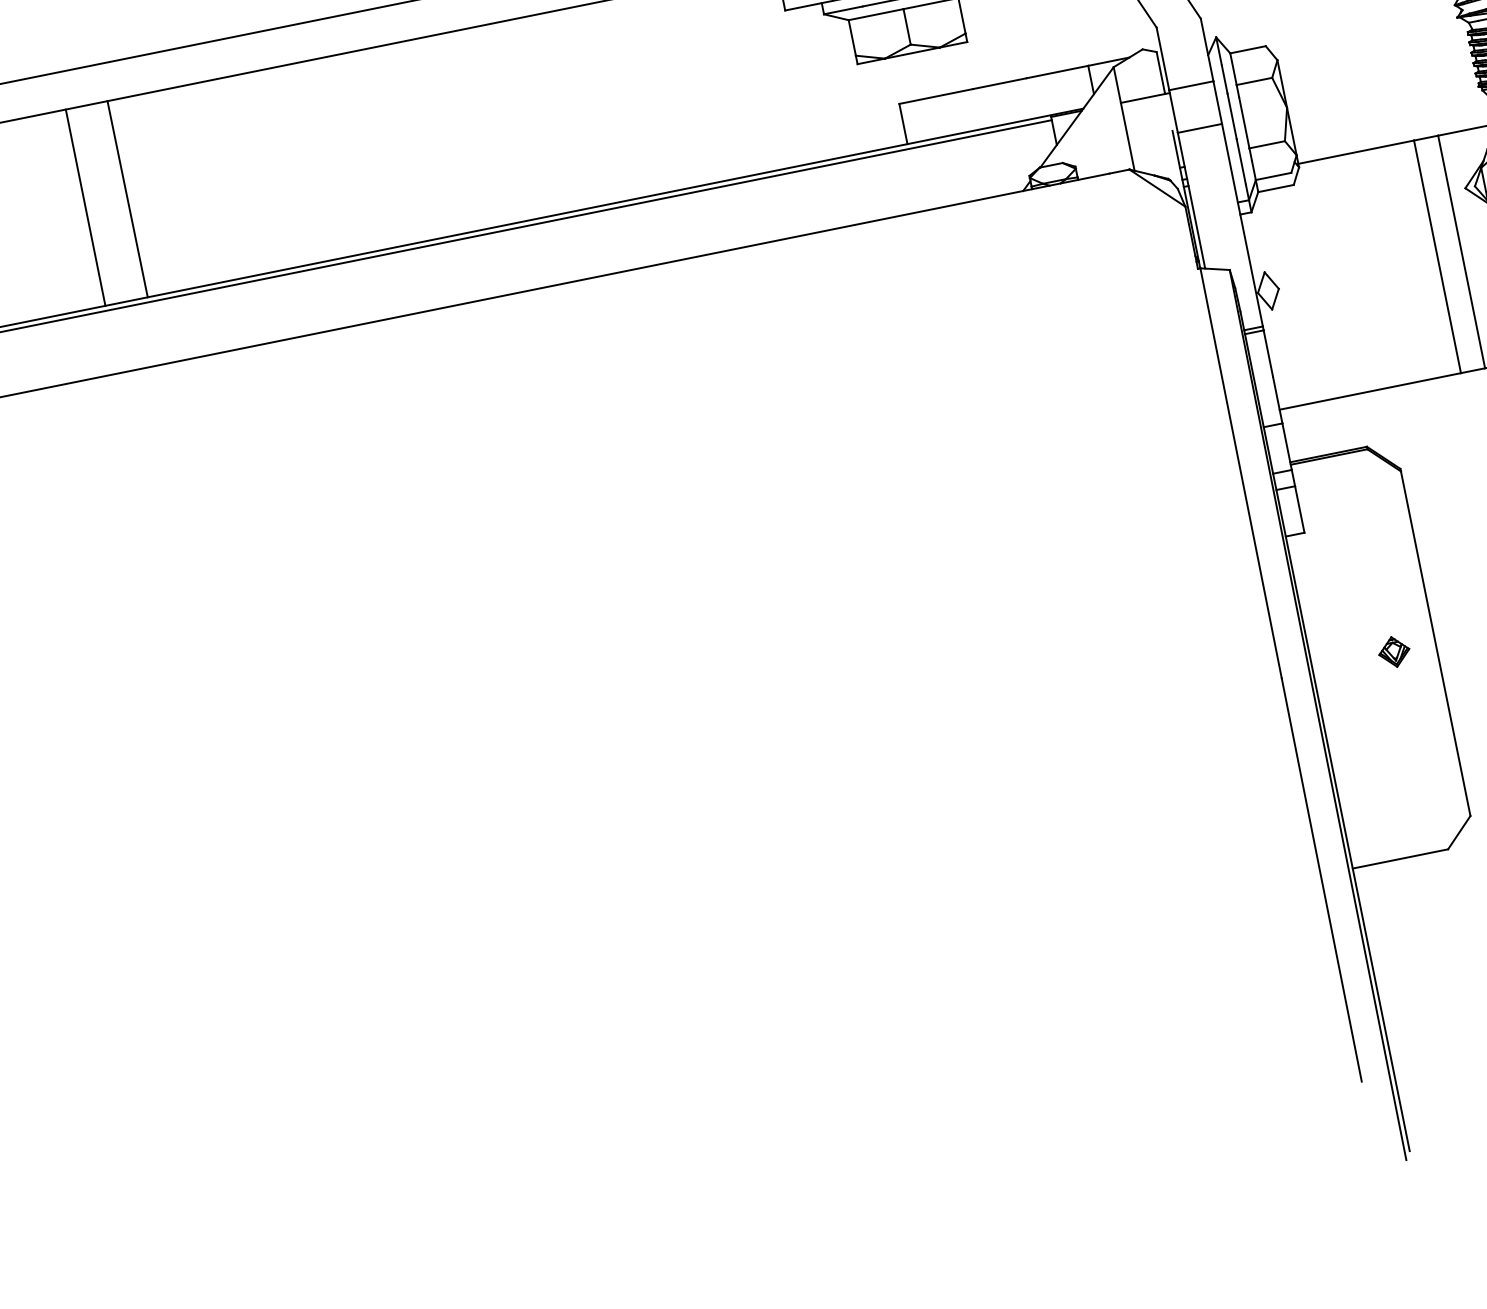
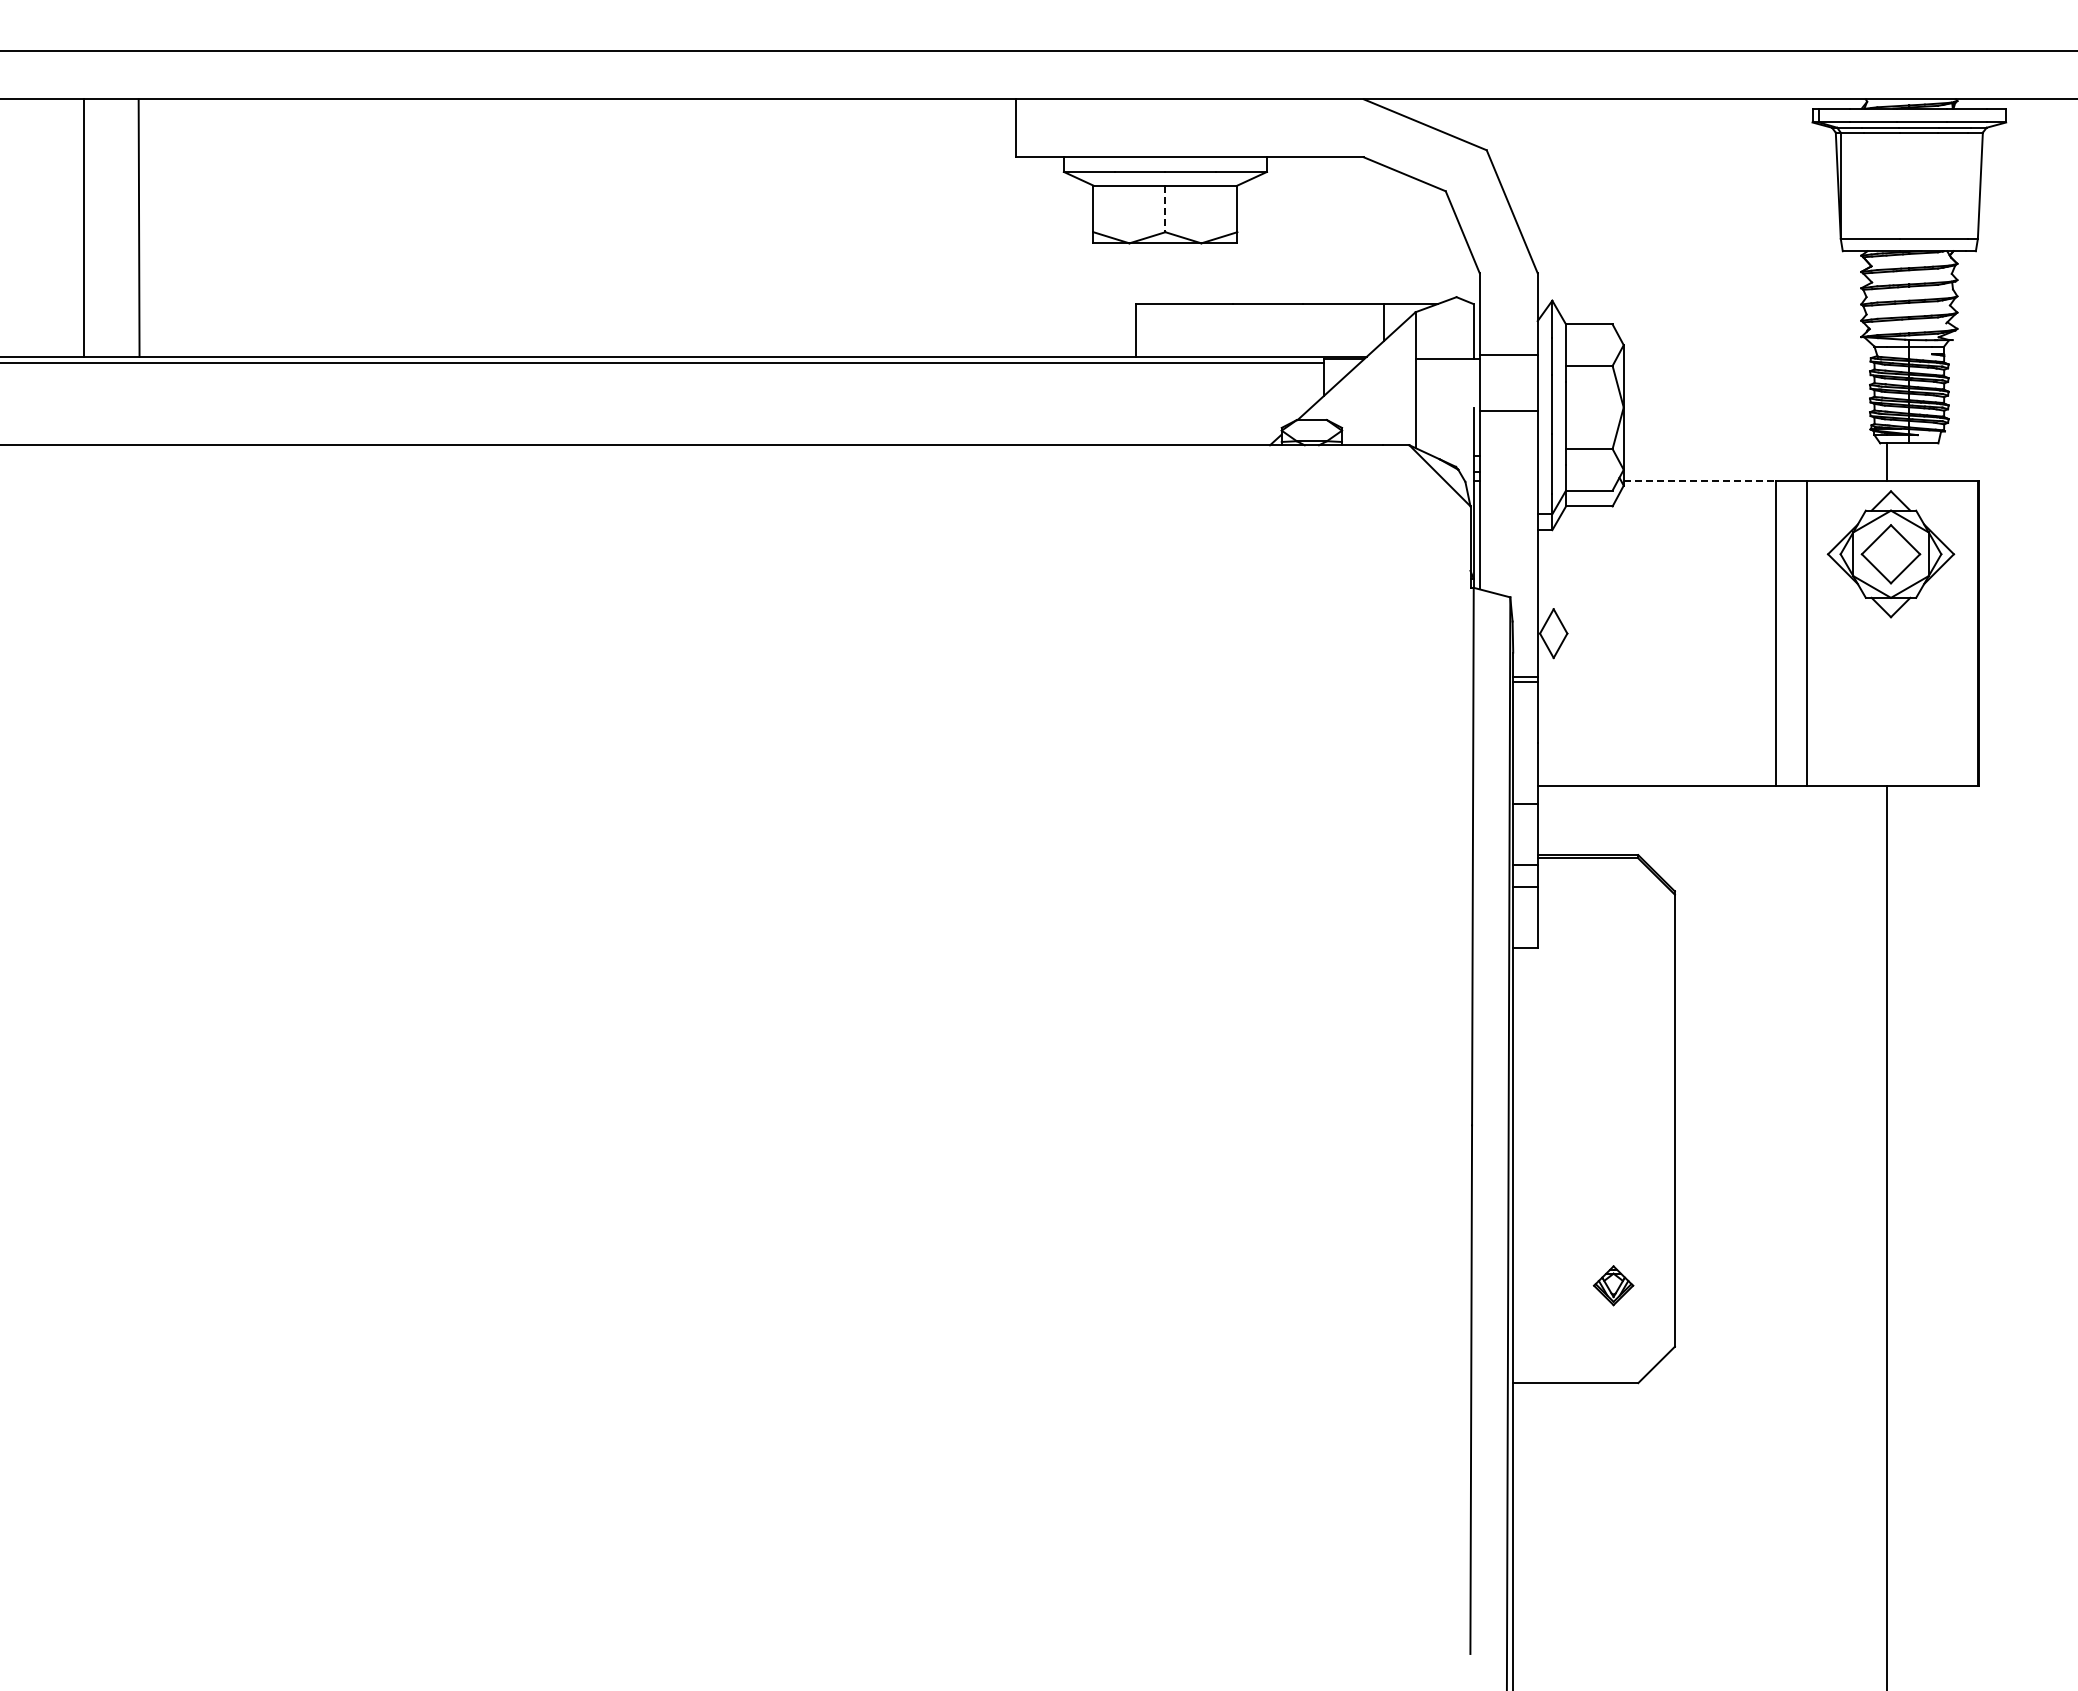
line: (907, 27) -> (1165, 209), solid -> dashed
line: (1356, 152) -> (1699, 481), solid -> dashed
part: (1394, 651) -> (1613, 1285), moved

